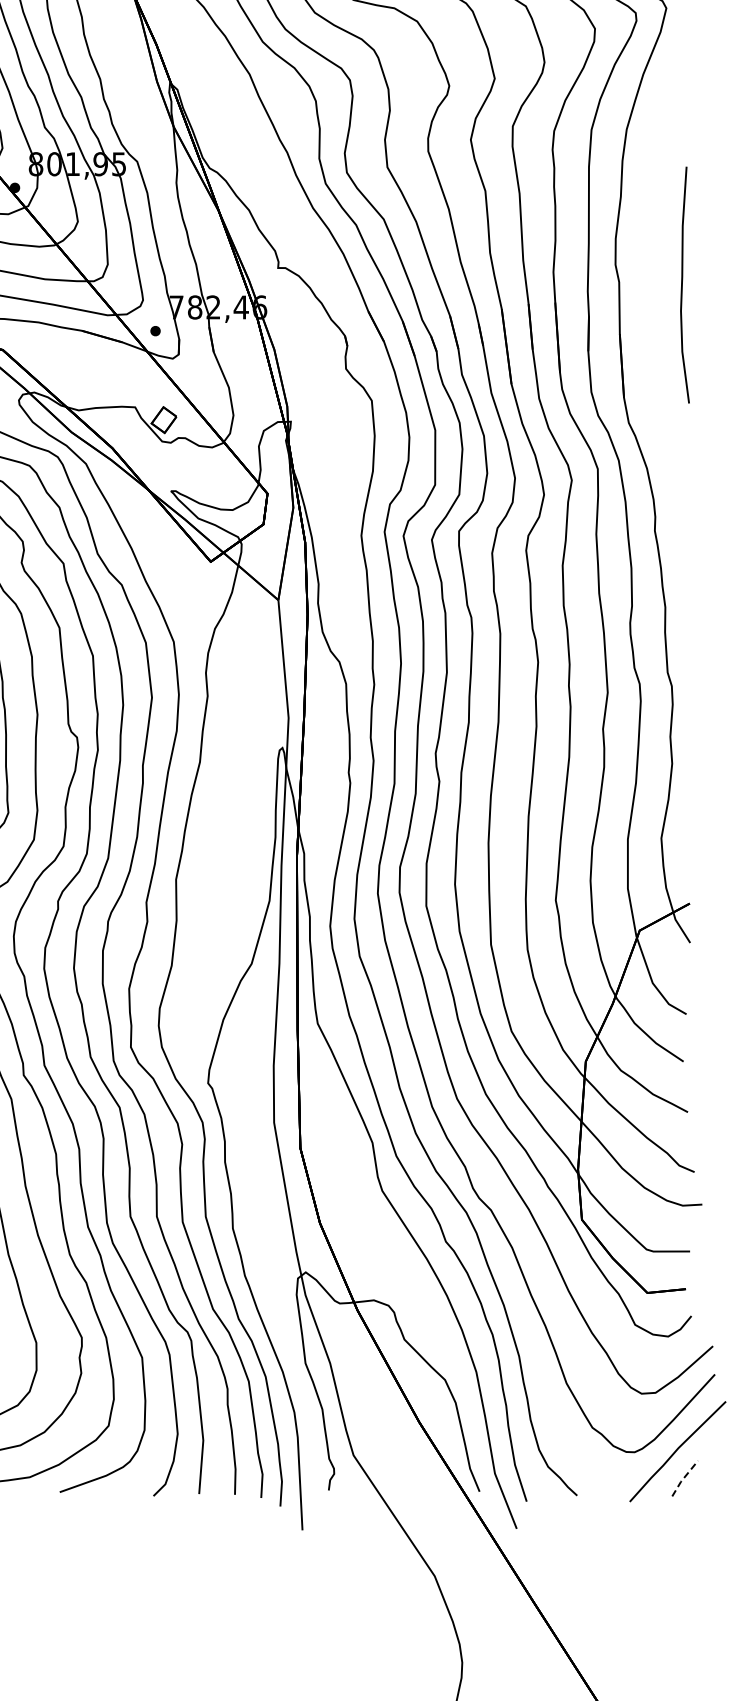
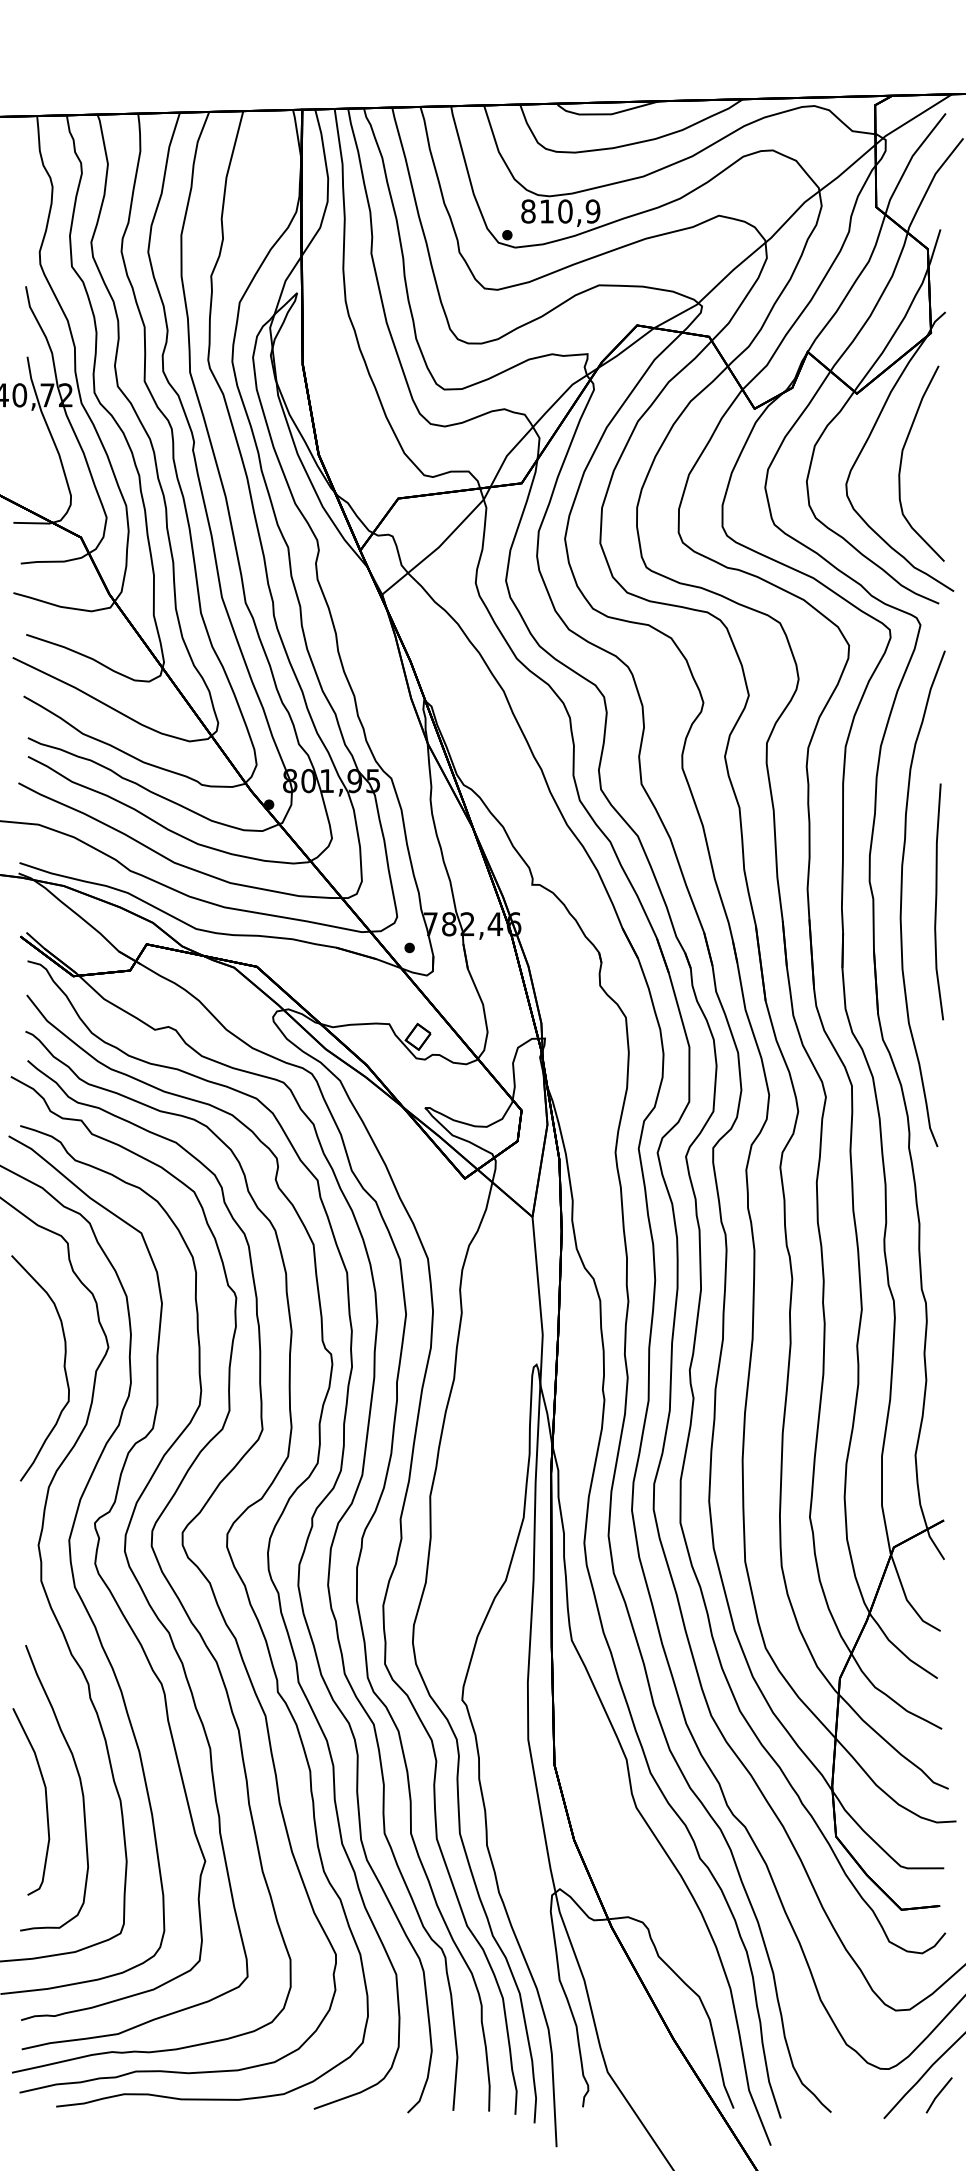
curve: (648, 281) -> (902, 898), added
line: (684, 1477) -> (938, 2094), dashed -> solid

